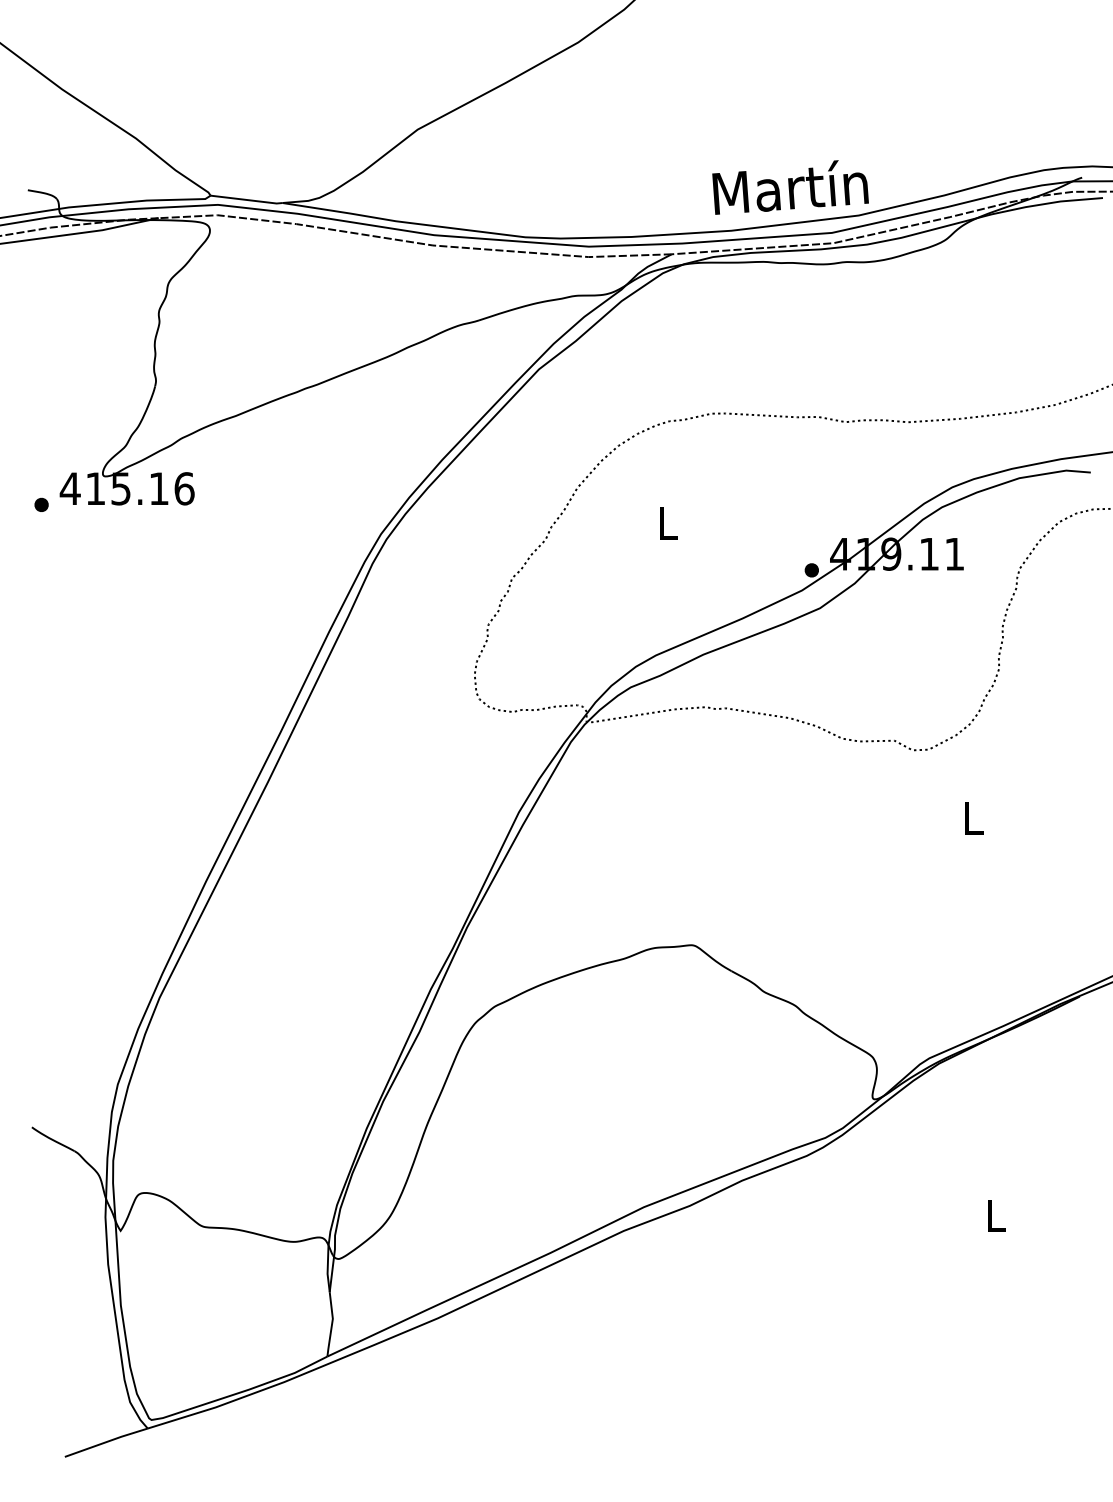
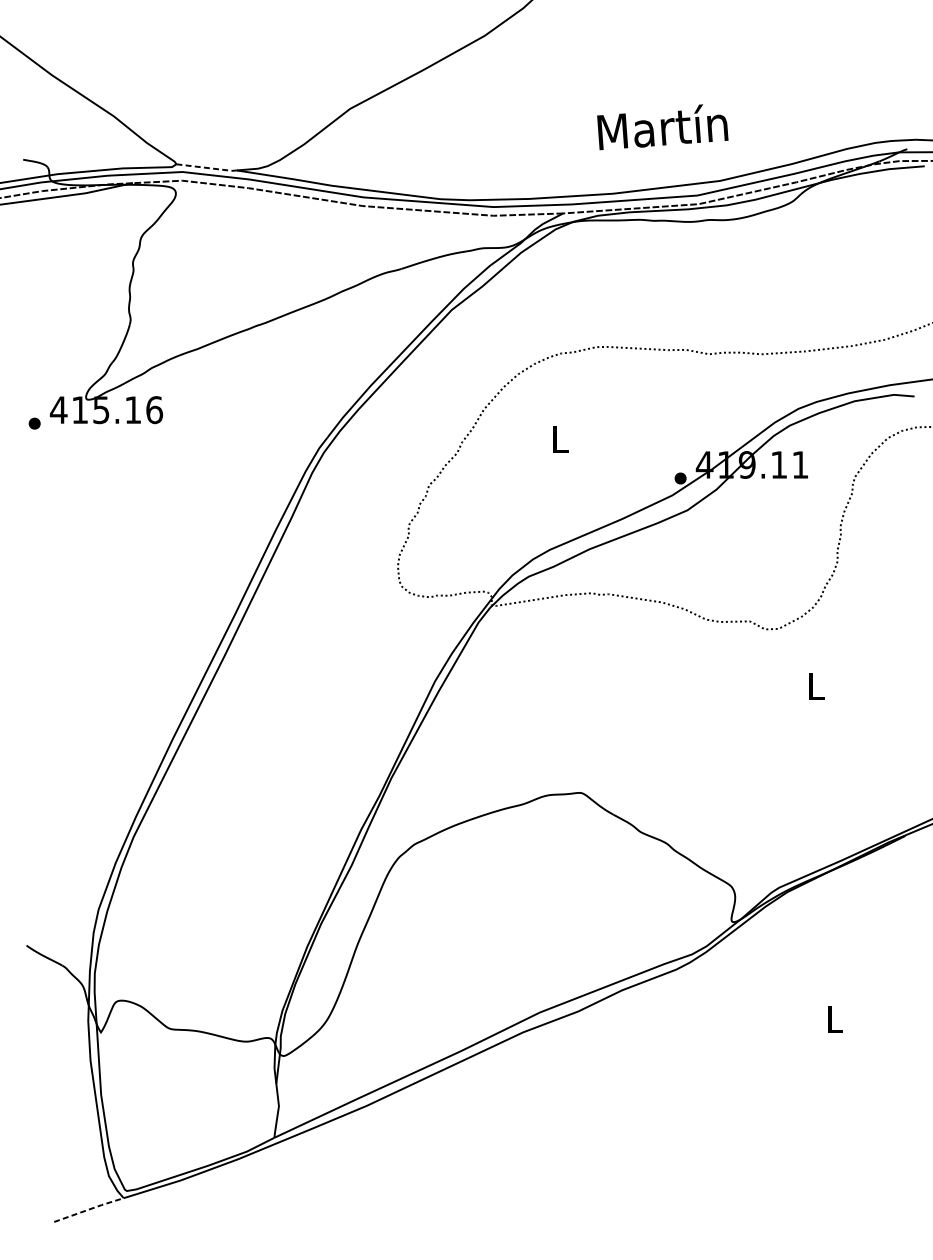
text: (790, 187) -> (662, 127), moved
line: (247, 200) -> (207, 168), solid -> dashed
line: (106, 1442) -> (89, 1209), solid -> dashed

